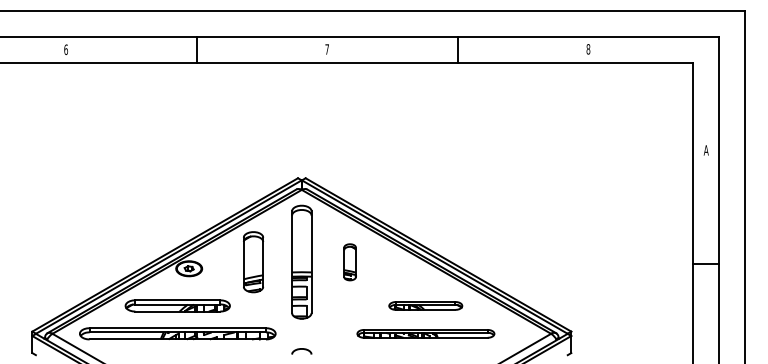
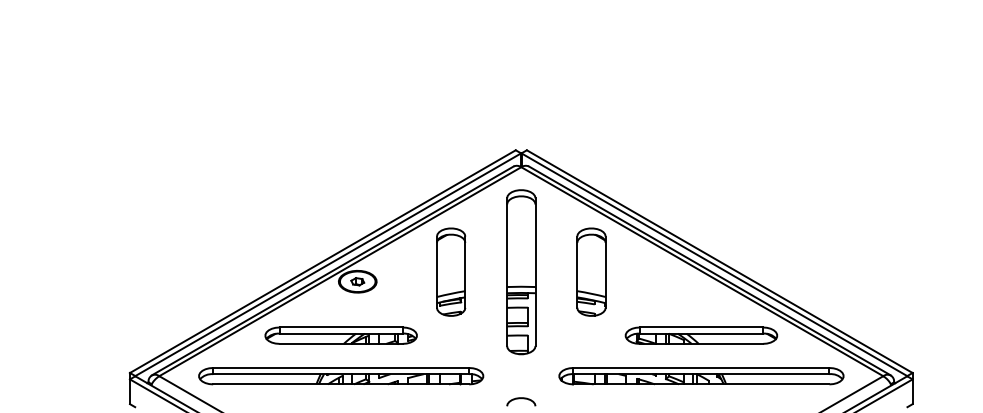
part: (349, 262) -> (590, 272), size x1.67
part: (425, 305) -> (700, 335), size x1.43
part: (425, 333) -> (700, 375), size x1.43

